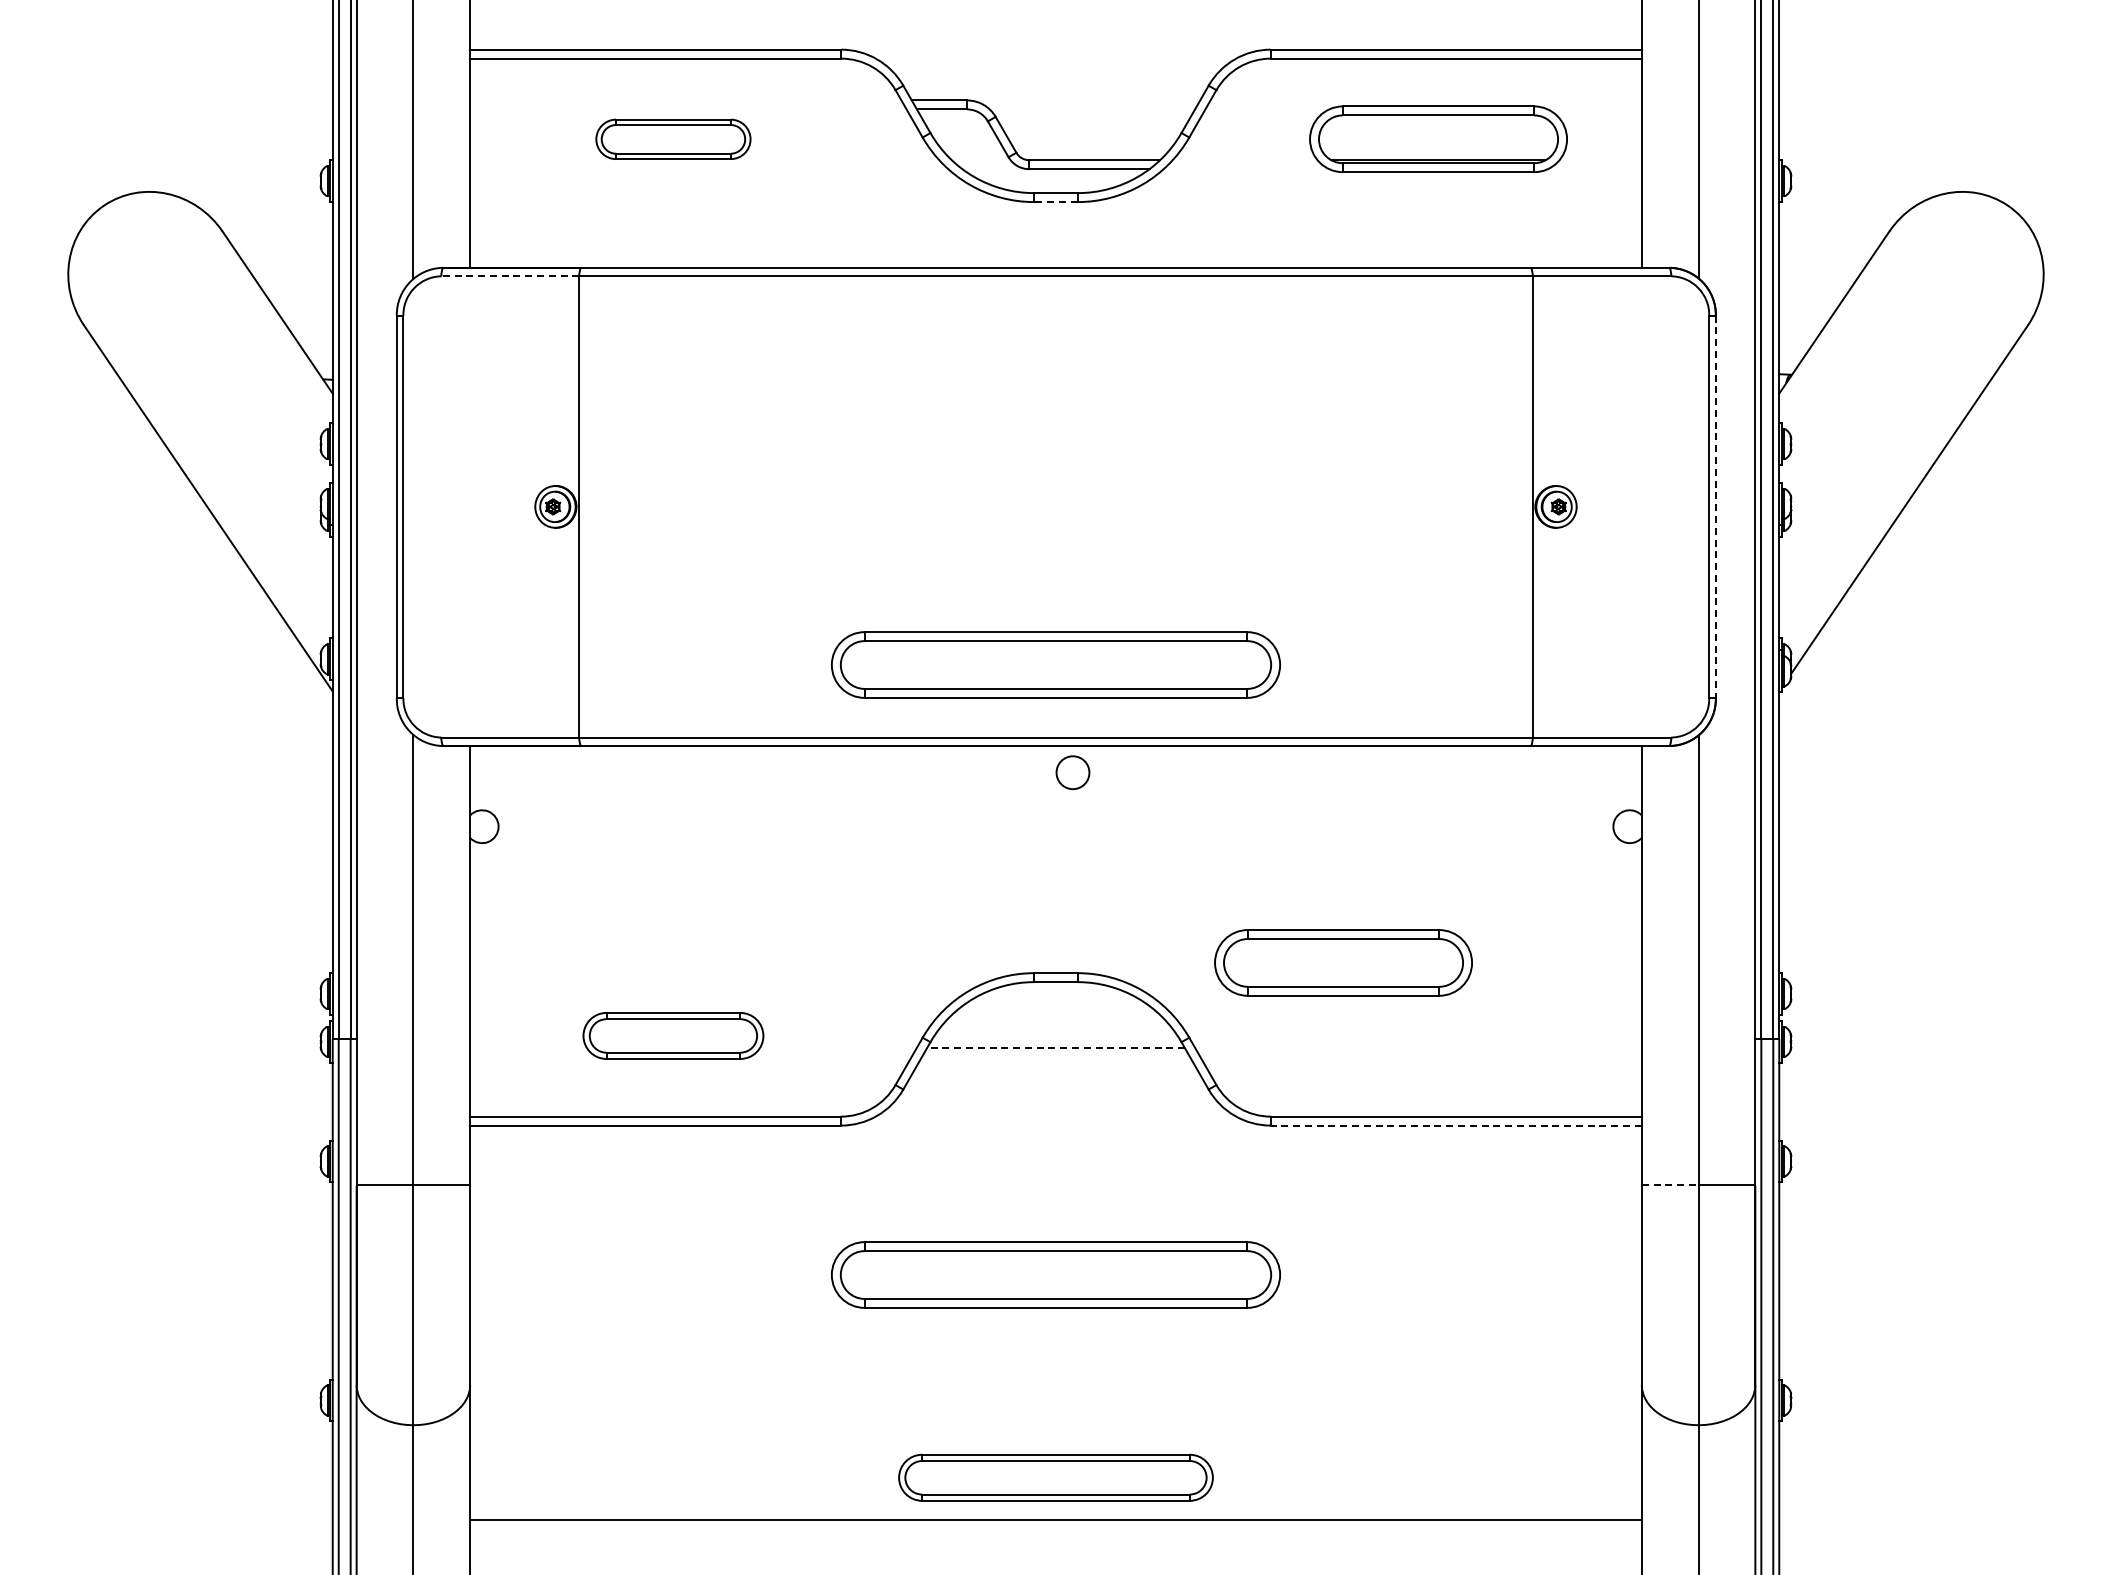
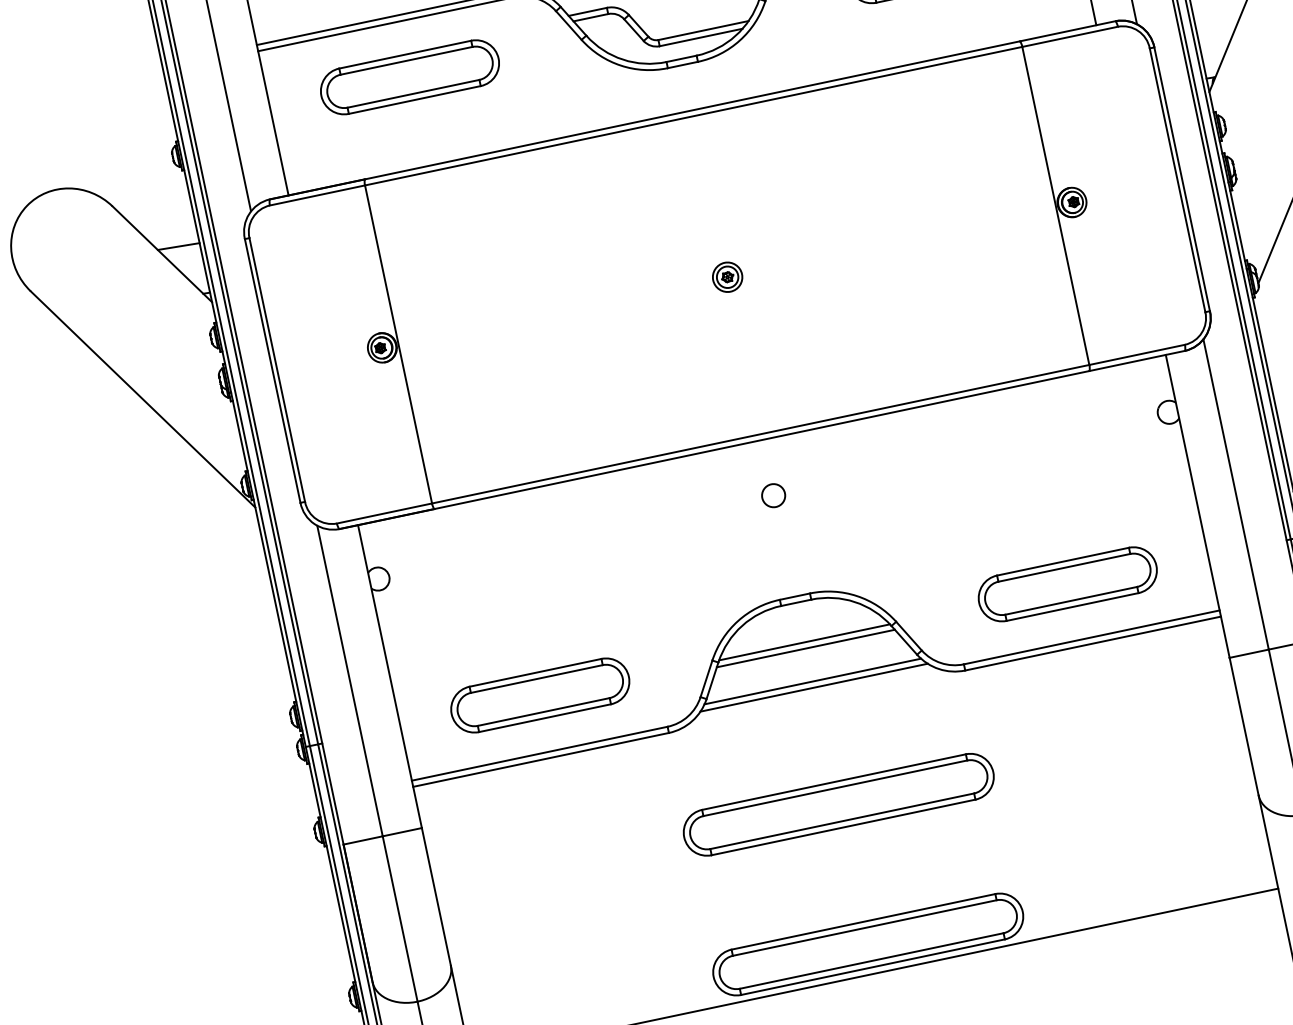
part: (673, 139) -> (410, 77), size x1.67
line: (1055, 202) -> (682, 65), dashed -> solid
line: (510, 276) -> (317, 195), dashed -> solid
line: (302, 306) -> (178, 246), added
line: (1715, 507) -> (1181, 179), dashed -> solid
part: (1055, 509) -> (727, 277), added
part: (1055, 664) -> (749, 383), removed
circle: (1072, 772) -> (773, 495), moved
part: (1343, 962) -> (1067, 584), moved
part: (673, 1035) -> (540, 695), size x1.43
line: (1055, 1039) -> (804, 642), added
line: (1055, 1048) -> (805, 648), dashed -> solid
line: (1055, 1096) -> (812, 681), added
line: (1055, 1105) -> (813, 687), added
line: (1455, 1125) -> (1092, 643), dashed -> solid
line: (1670, 1185) -> (1249, 653), dashed -> solid
part: (1055, 1477) -> (867, 944), size x1.43

